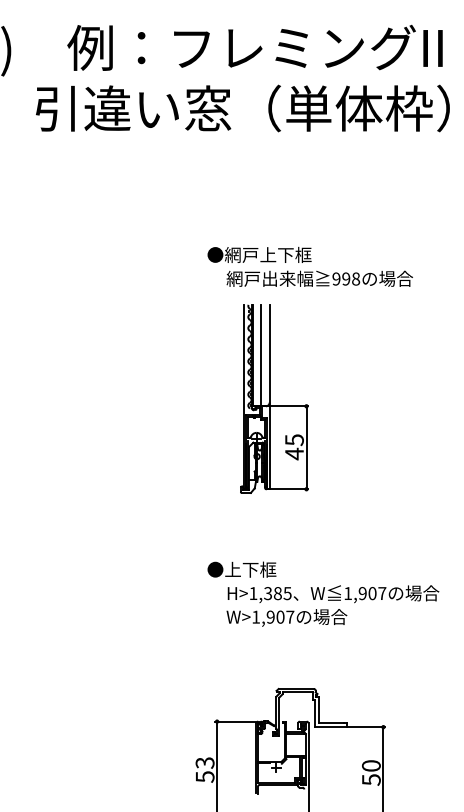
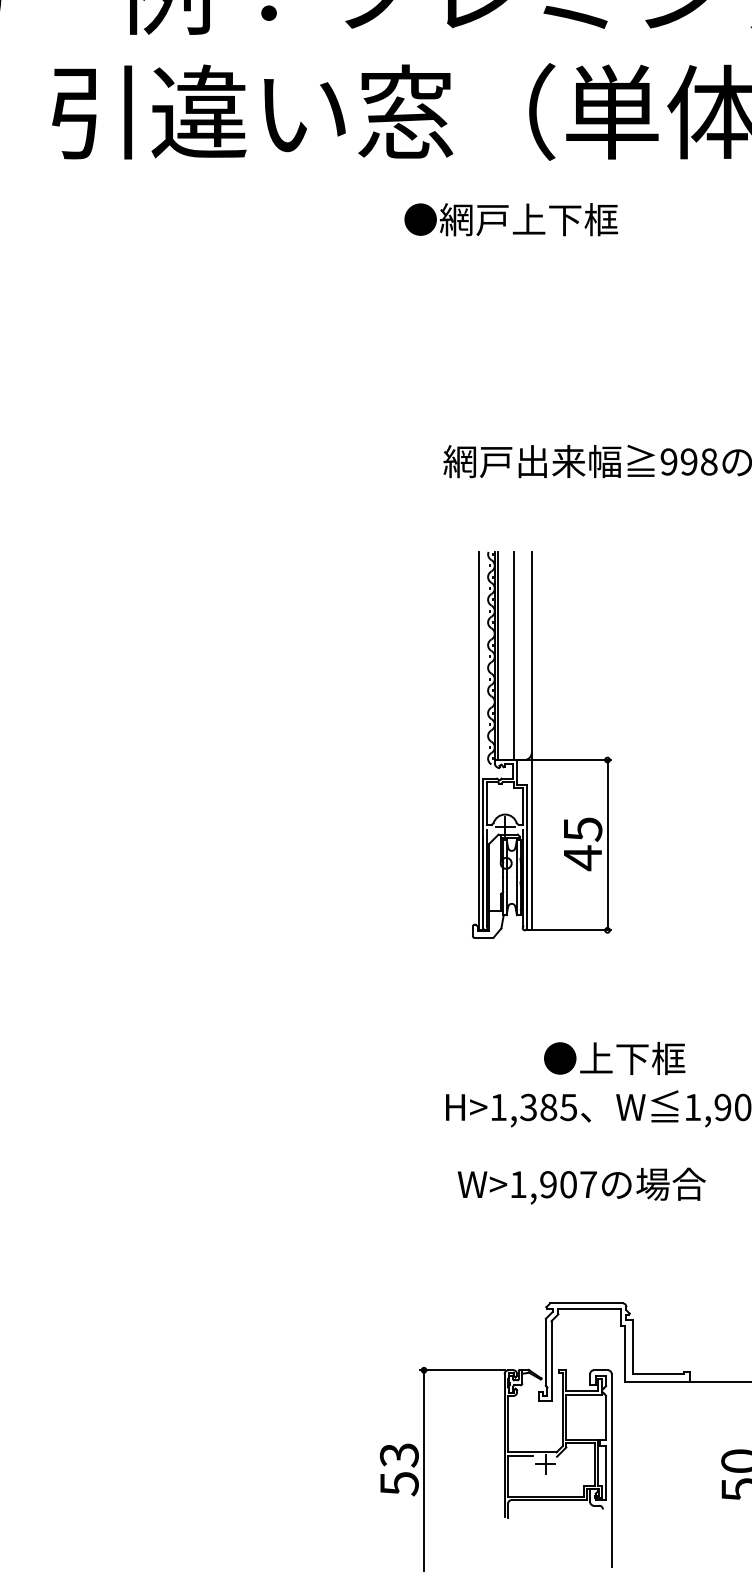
text: (259, 254) -> (511, 218), moved
part: (274, 398) -> (541, 744), moved
text: (241, 569) -> (613, 1058), moved
text: (286, 617) -> (580, 1185), moved

